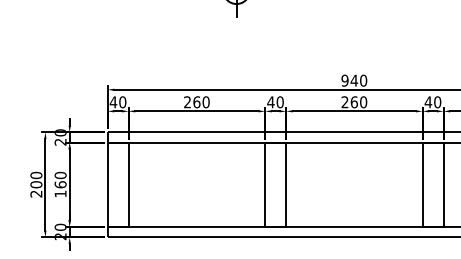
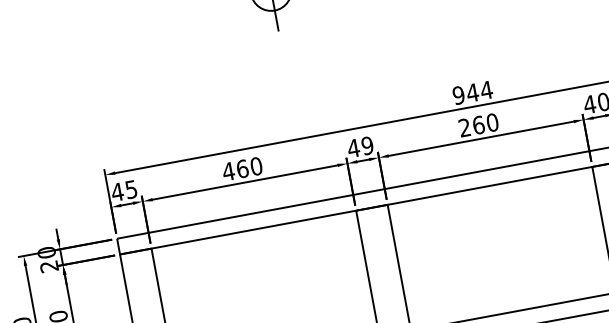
text: (363, 80) -> (486, 89), 940 -> 944
text: (122, 102) -> (131, 189), 40 -> 45
text: (187, 102) -> (228, 171), 260 -> 460
text: (279, 102) -> (366, 146), 40 -> 49

